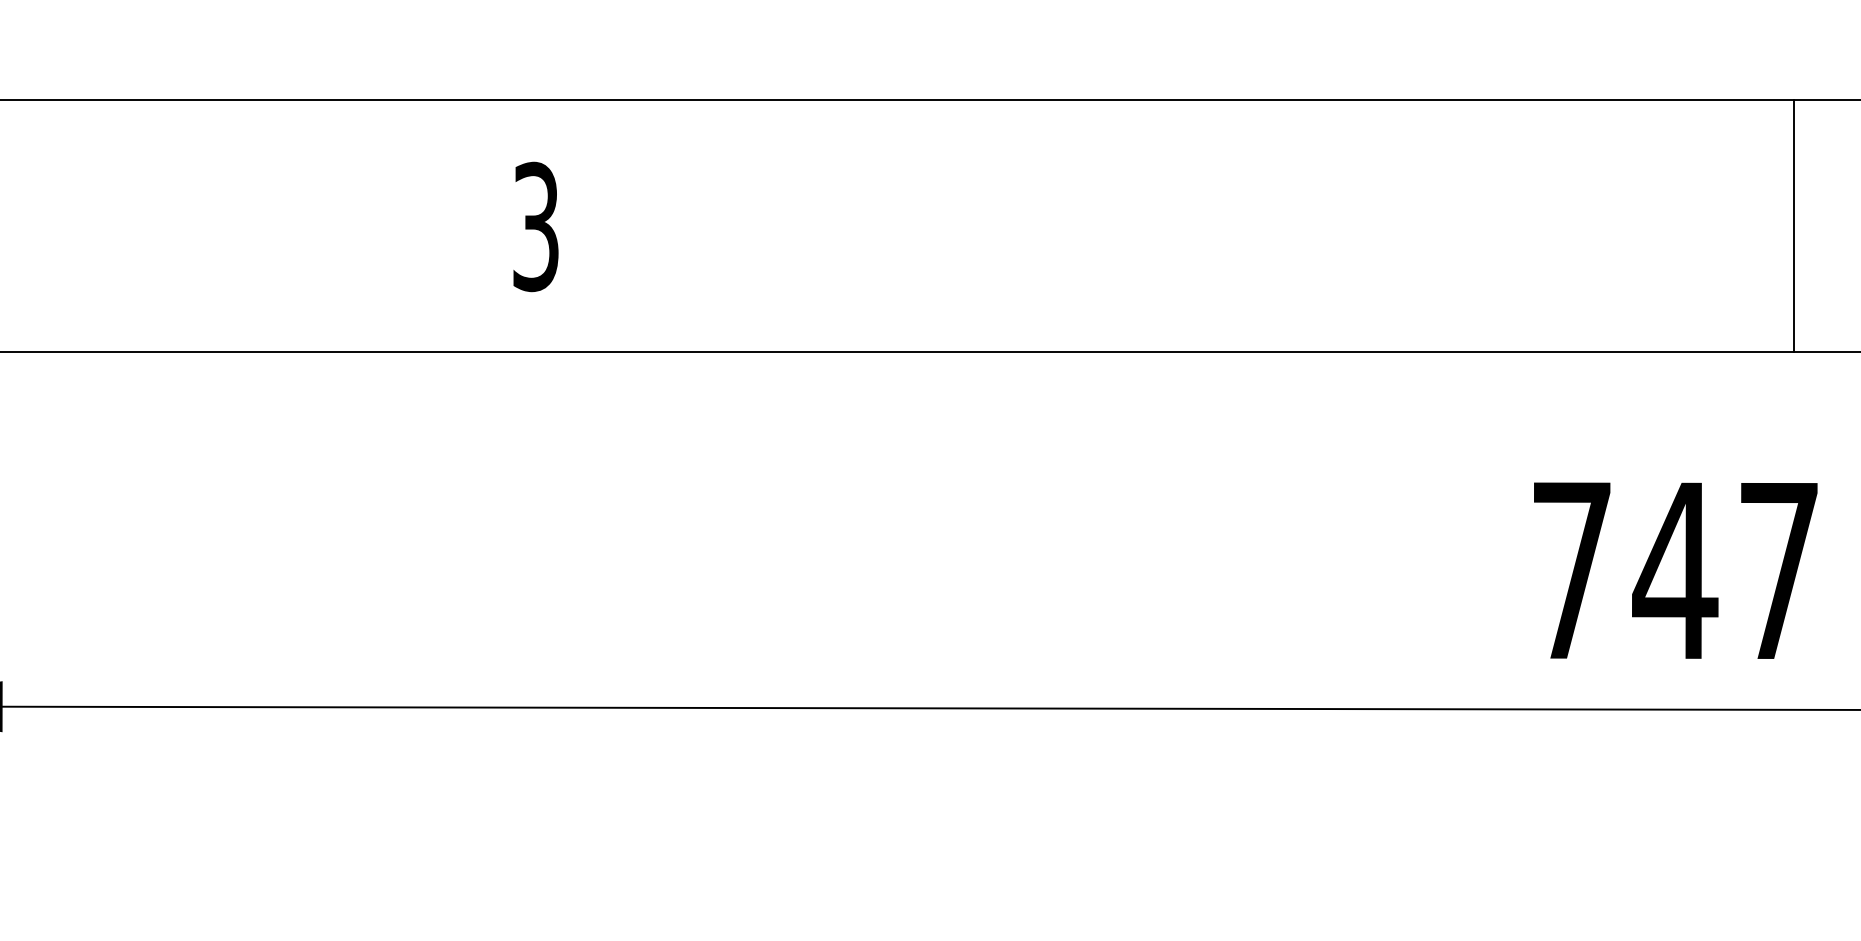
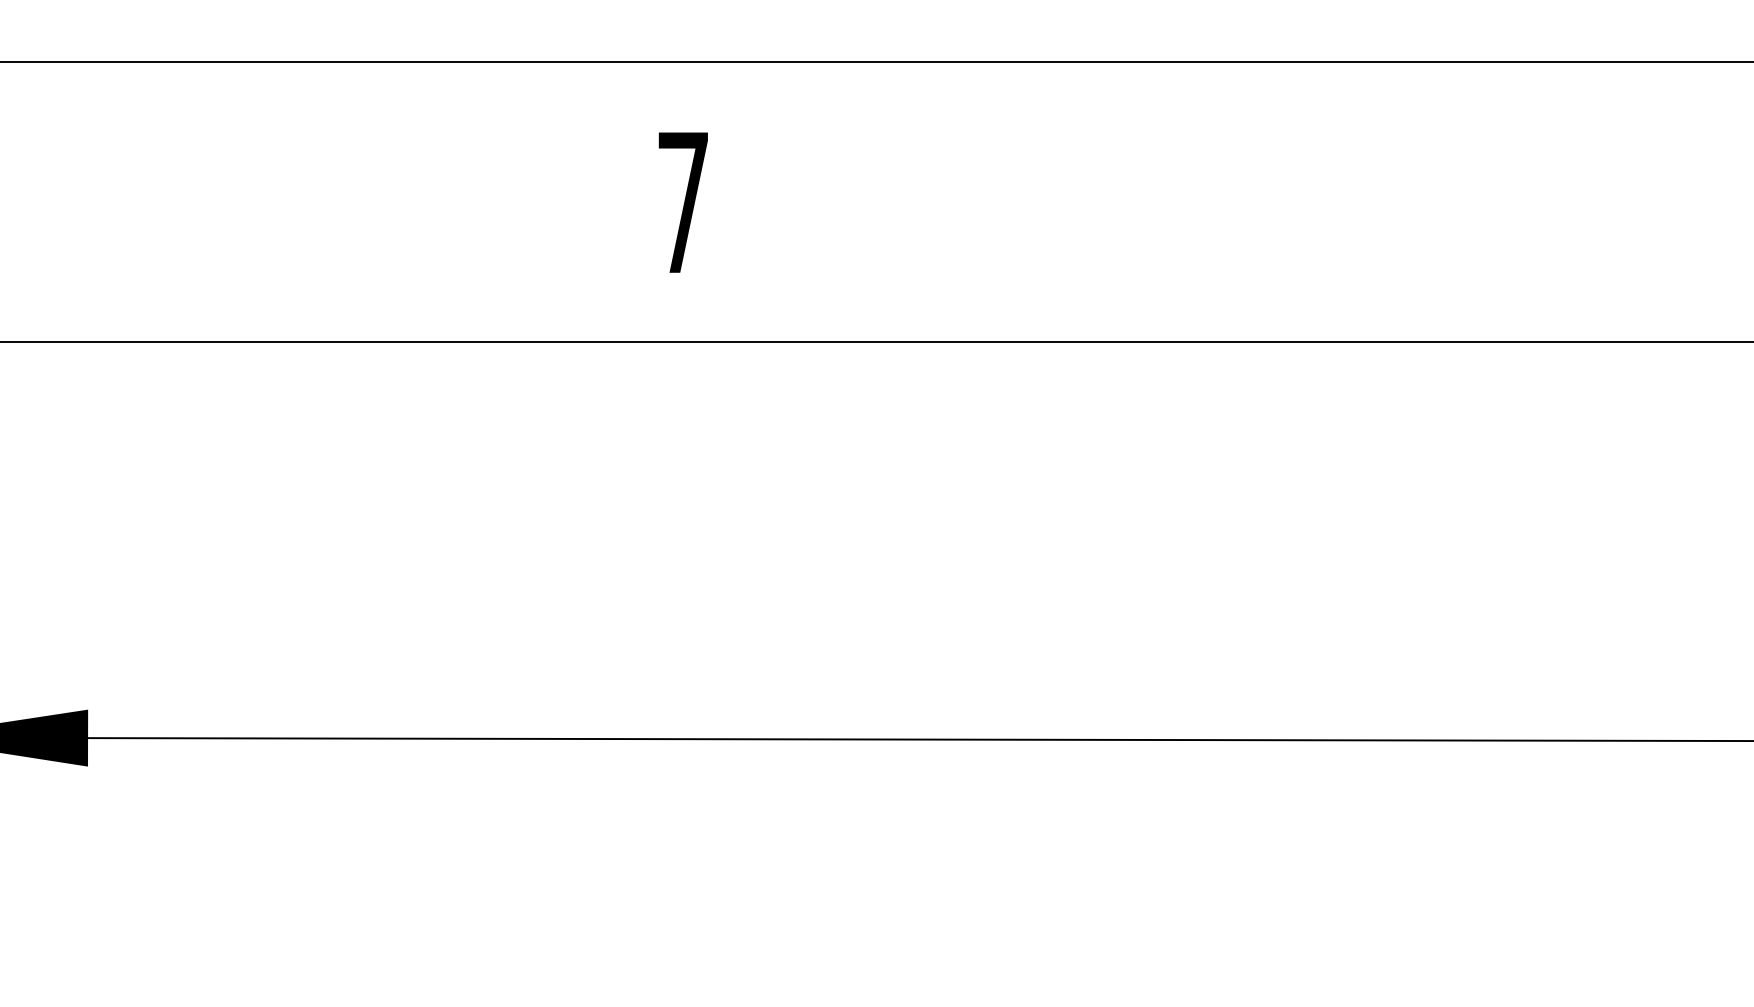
text: (535, 226) -> (682, 202), 3 -> 7

